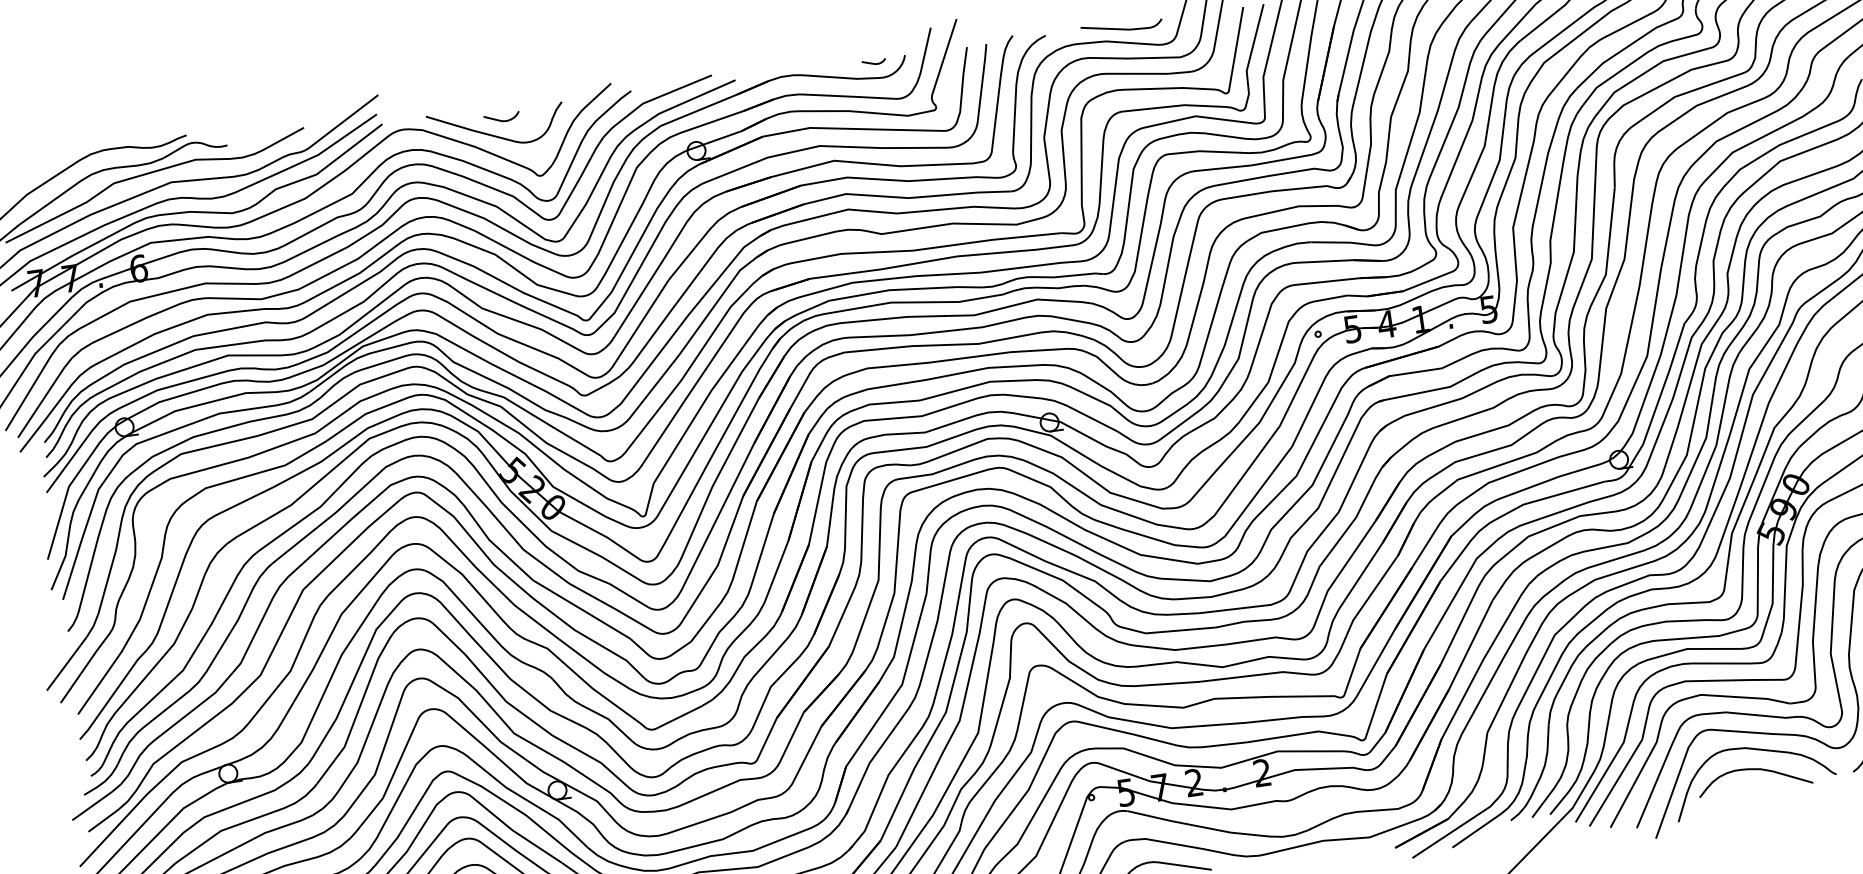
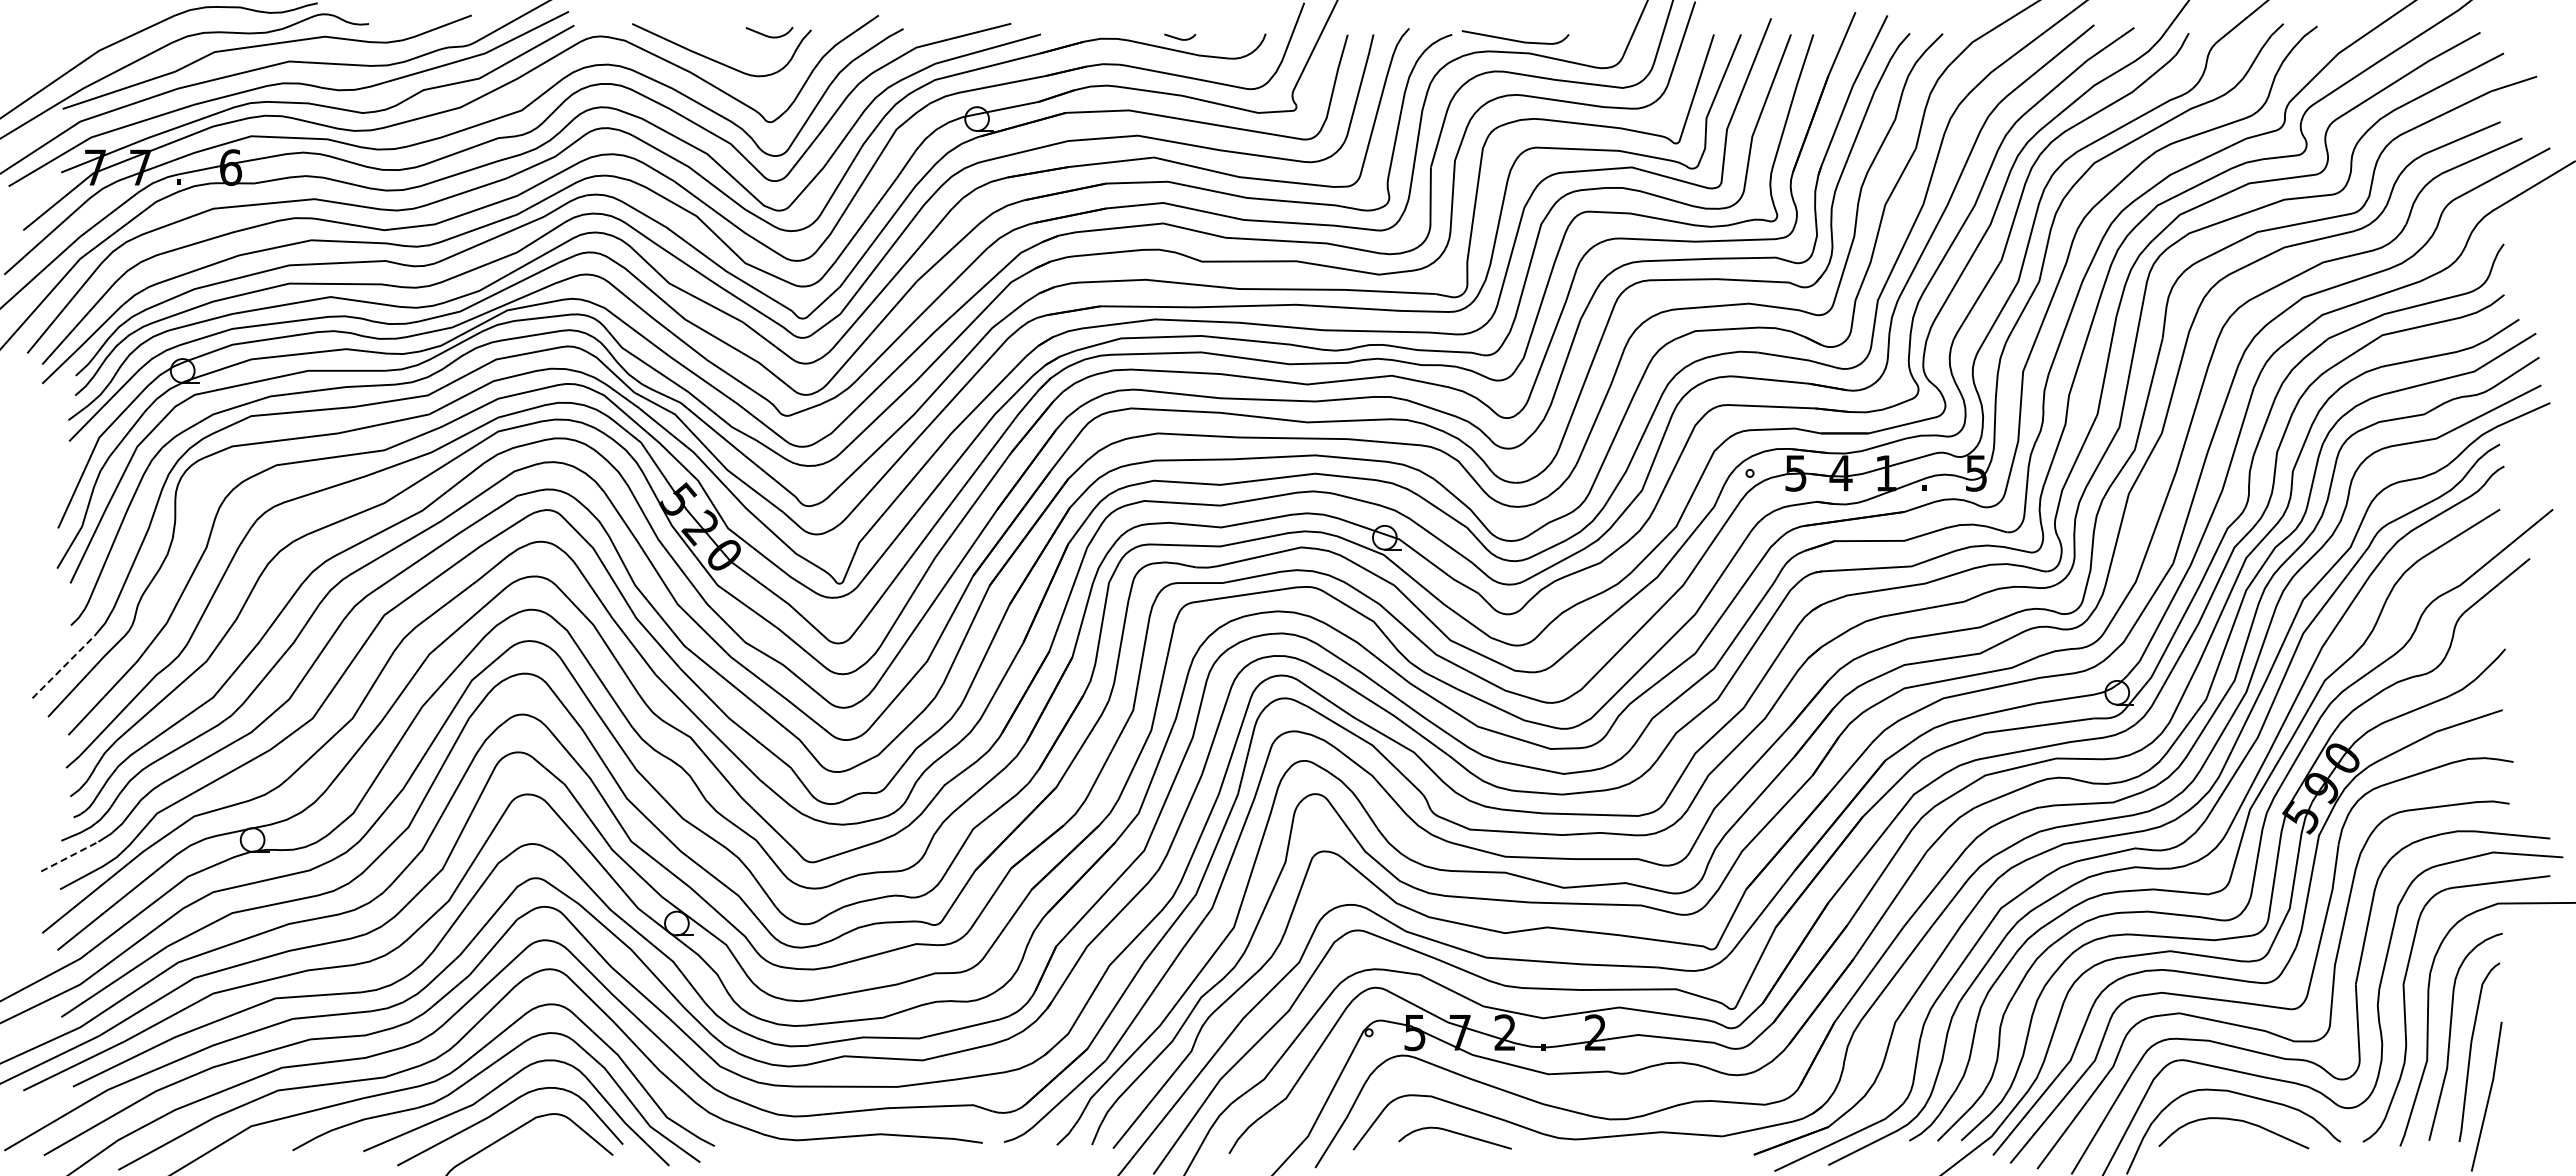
curve: (1121, 28) -> (1515, 39), moved
curve: (874, 63) -> (1180, 38), moved
curve: (501, 120) -> (768, 35), moved
line: (66, 664) -> (63, 667), solid -> dashed
line: (92, 805) -> (70, 856), solid -> dashed

